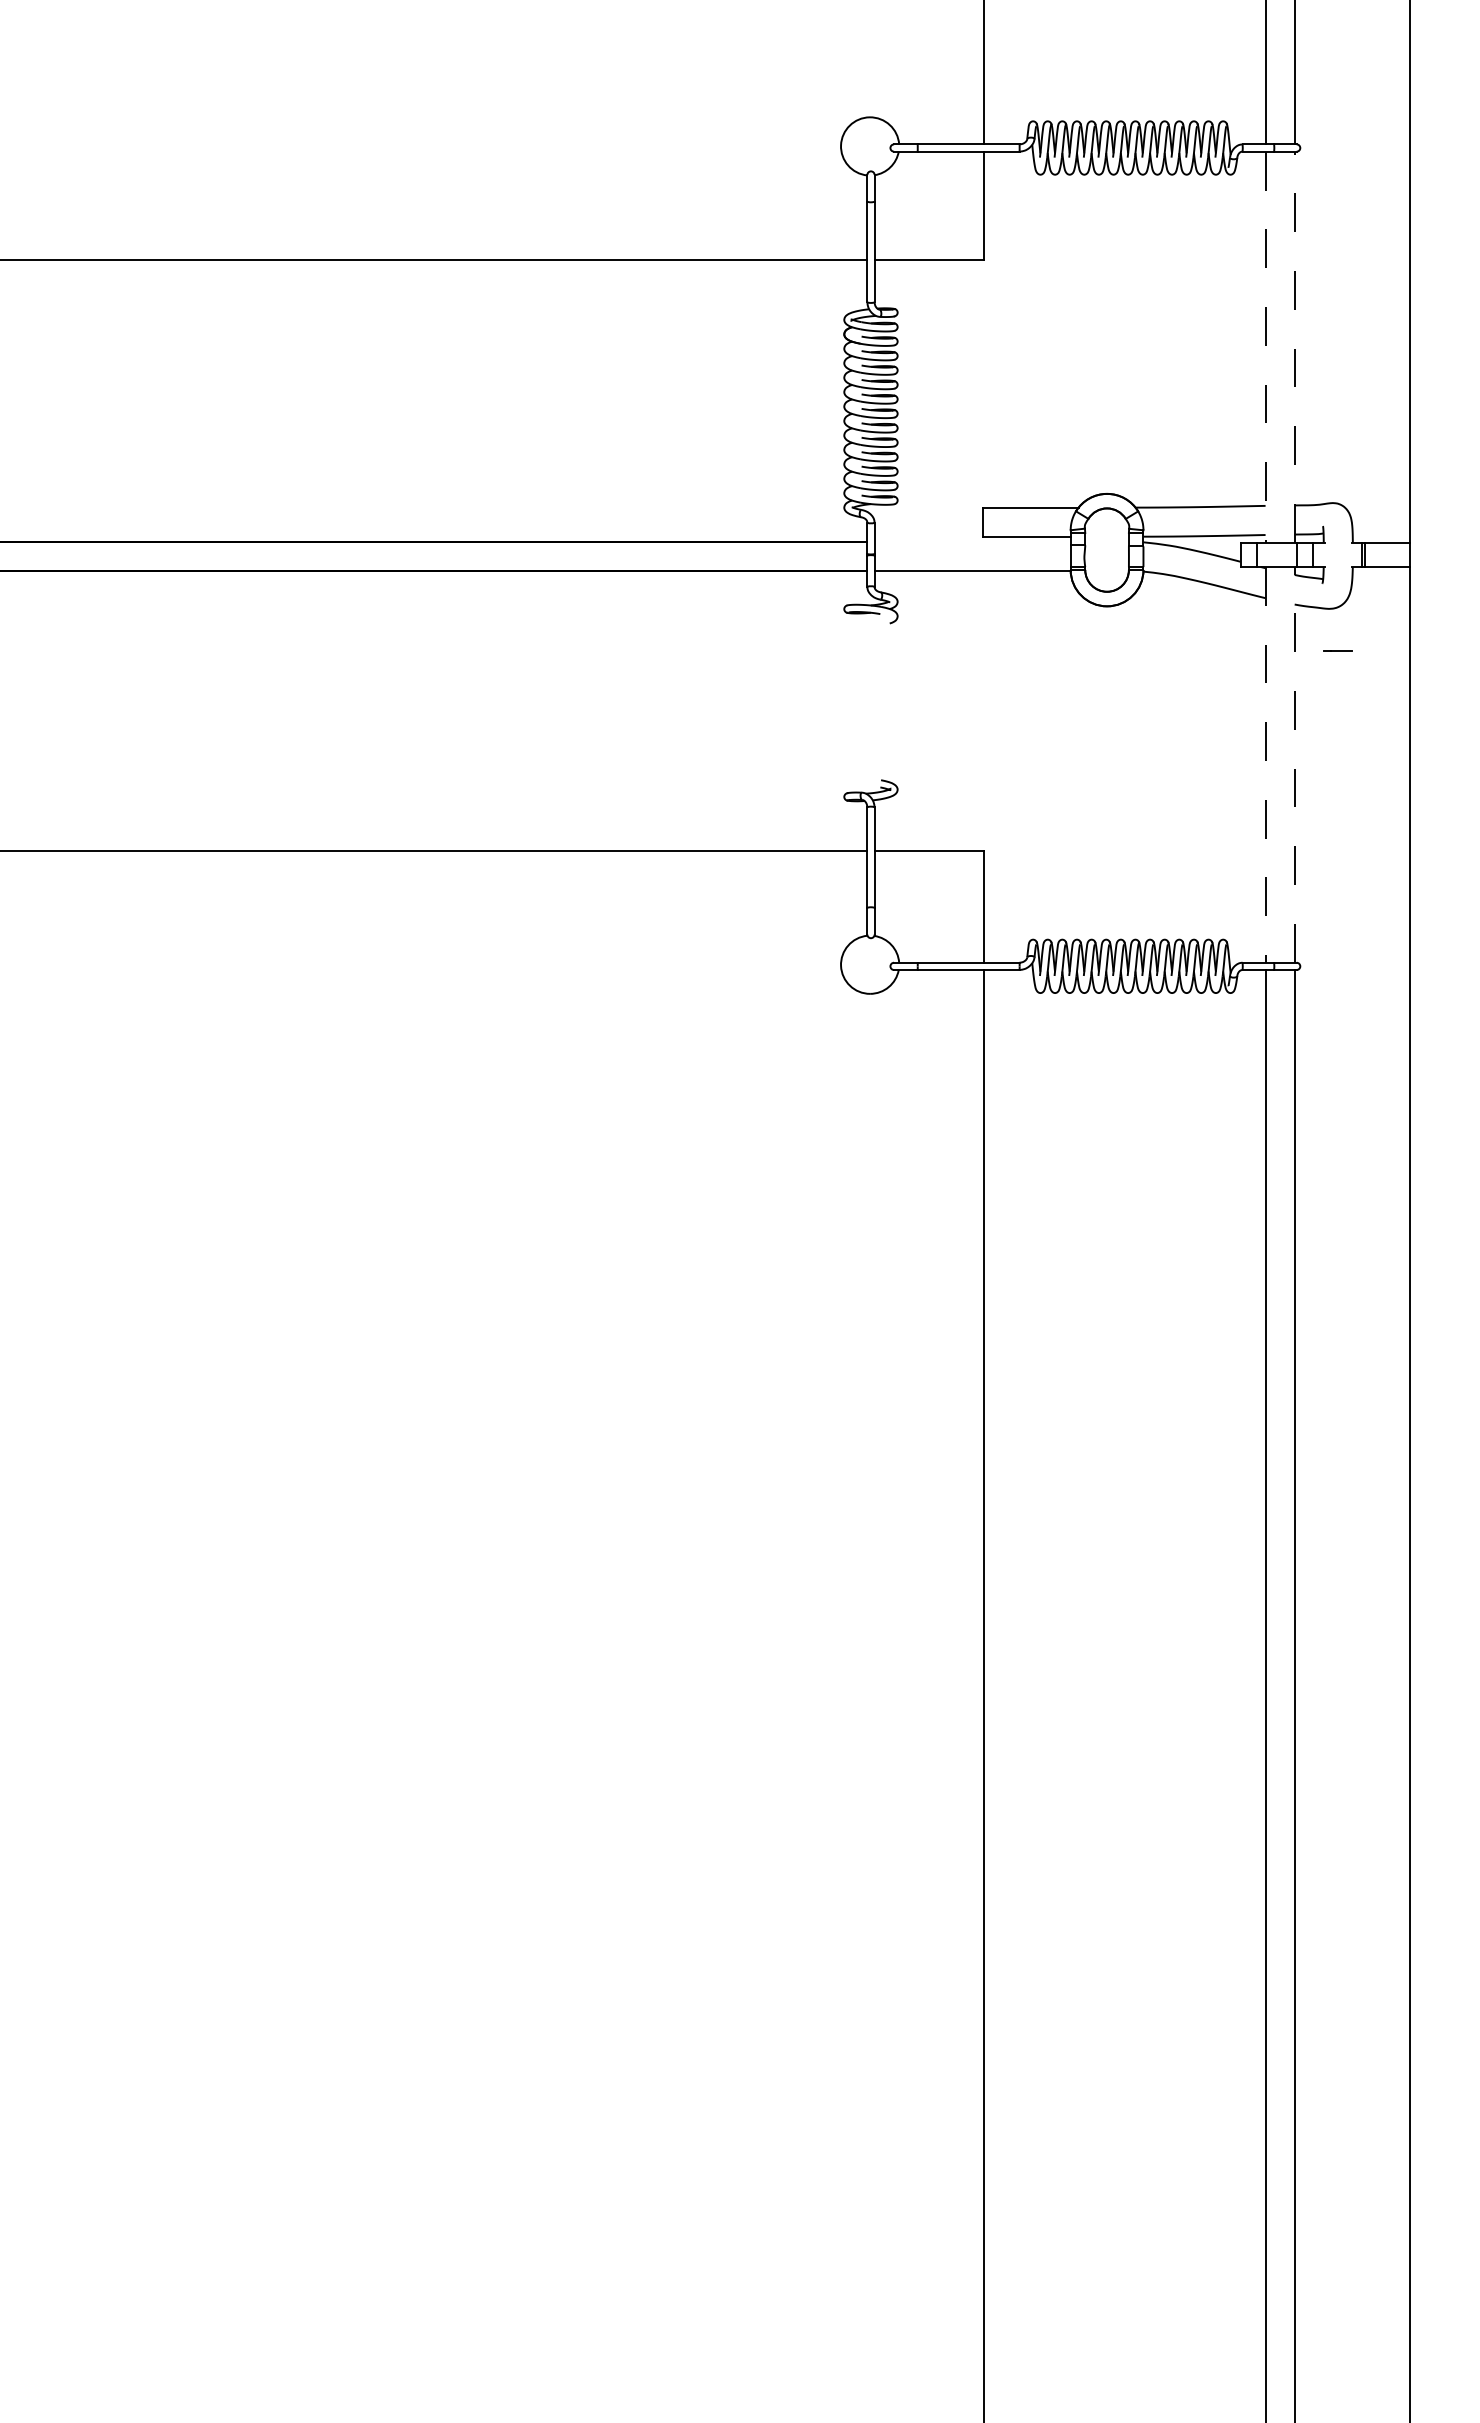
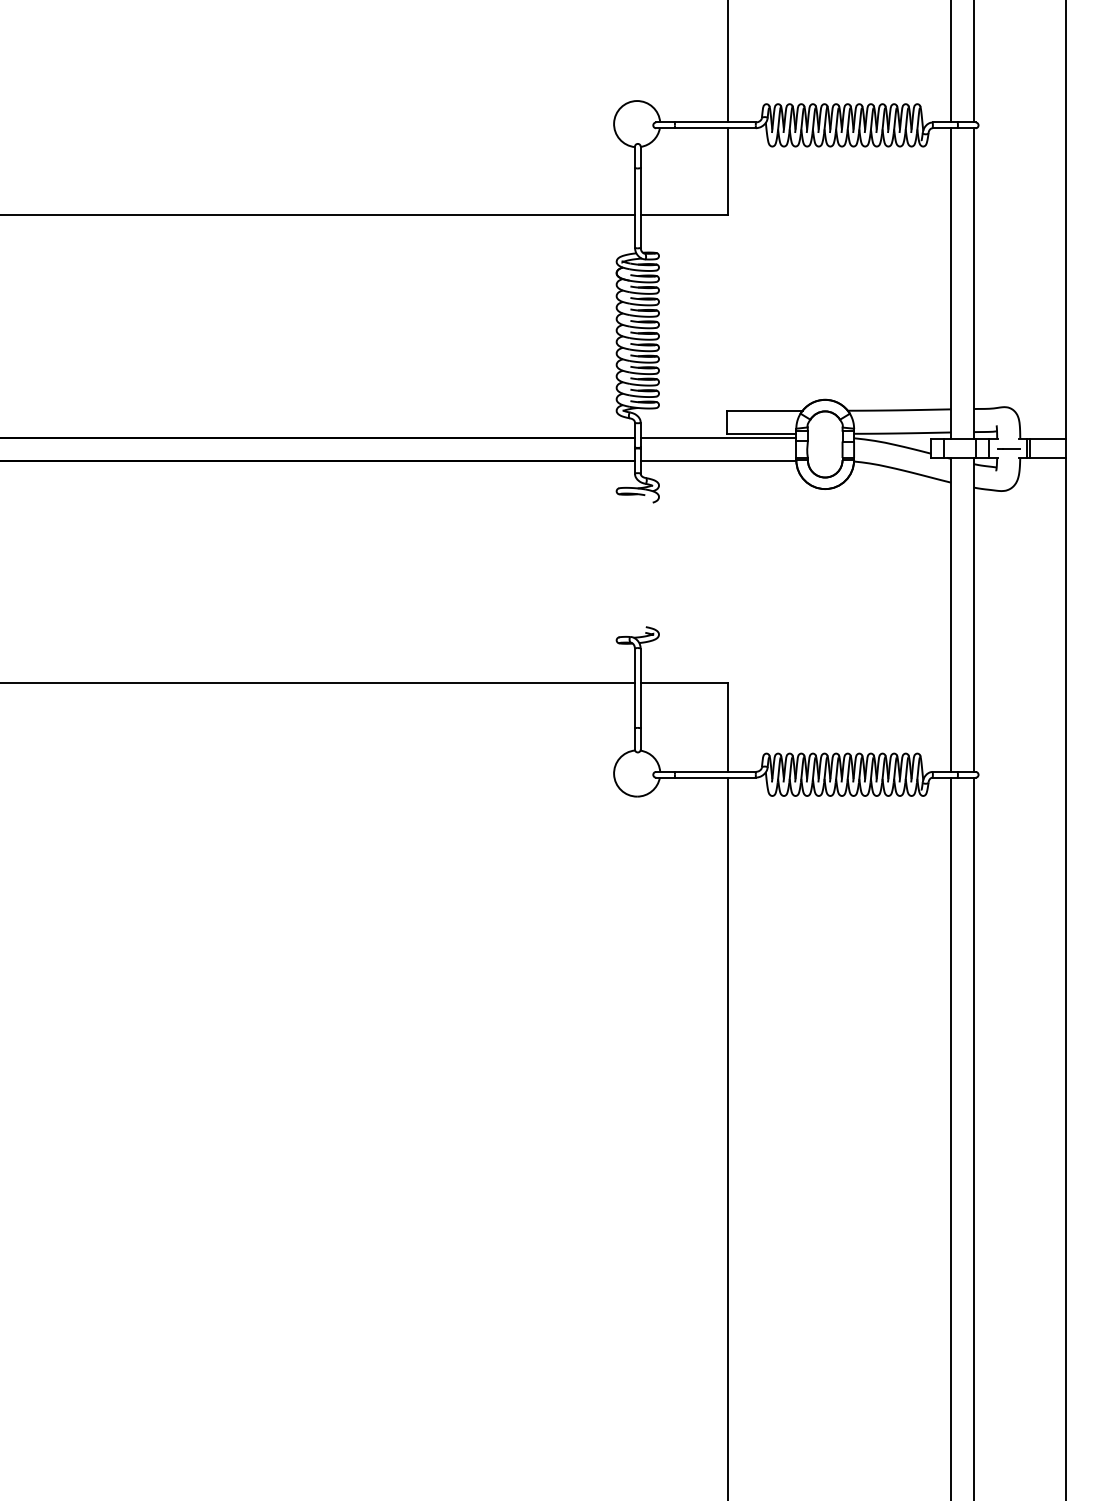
line: (1294, 346) -> (973, 282), dashed -> solid
line: (1265, 347) -> (950, 283), dashed -> solid
line: (972, 541) -> (718, 437), added
line: (1337, 650) -> (1008, 448), moved
line: (1265, 764) -> (950, 614), dashed -> solid
line: (1294, 764) -> (973, 614), dashed -> solid

